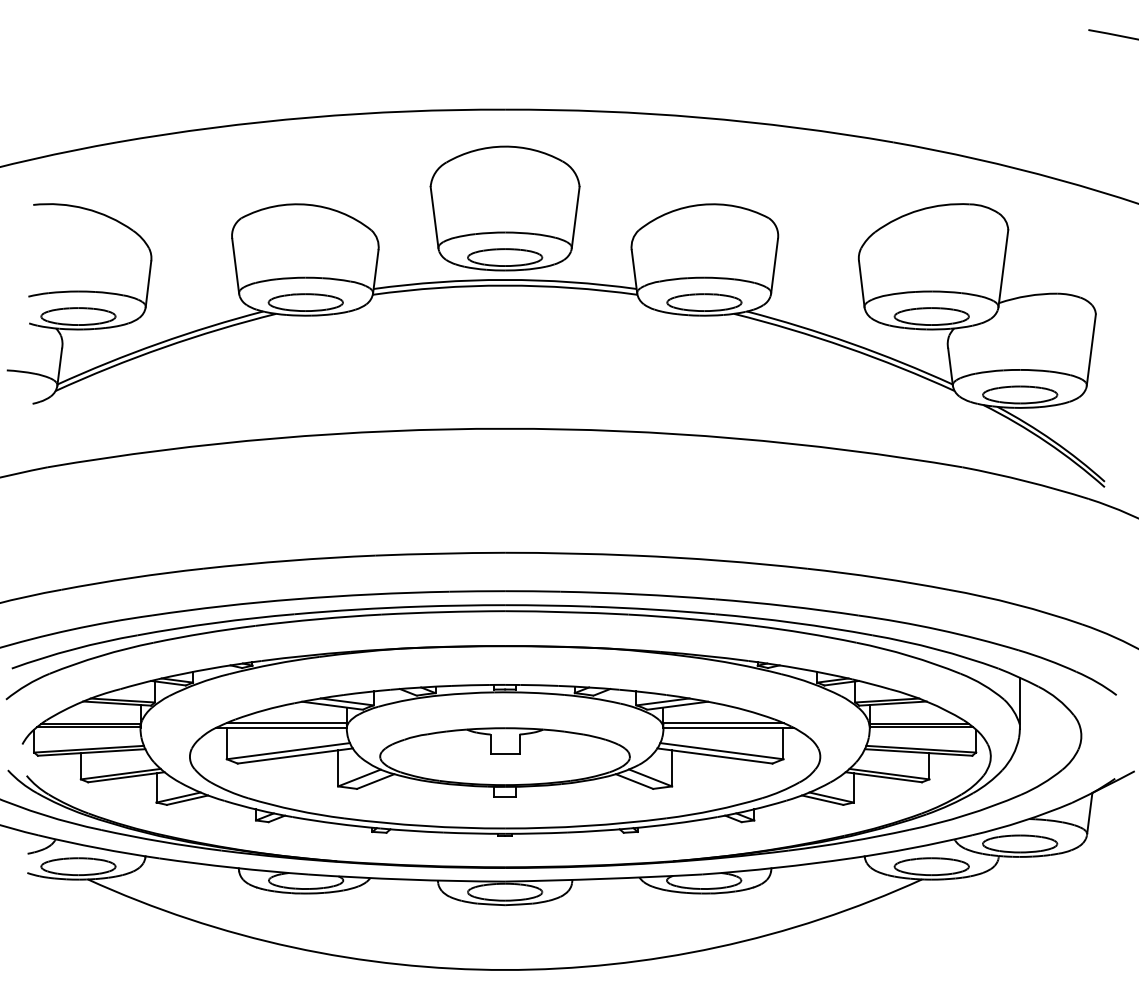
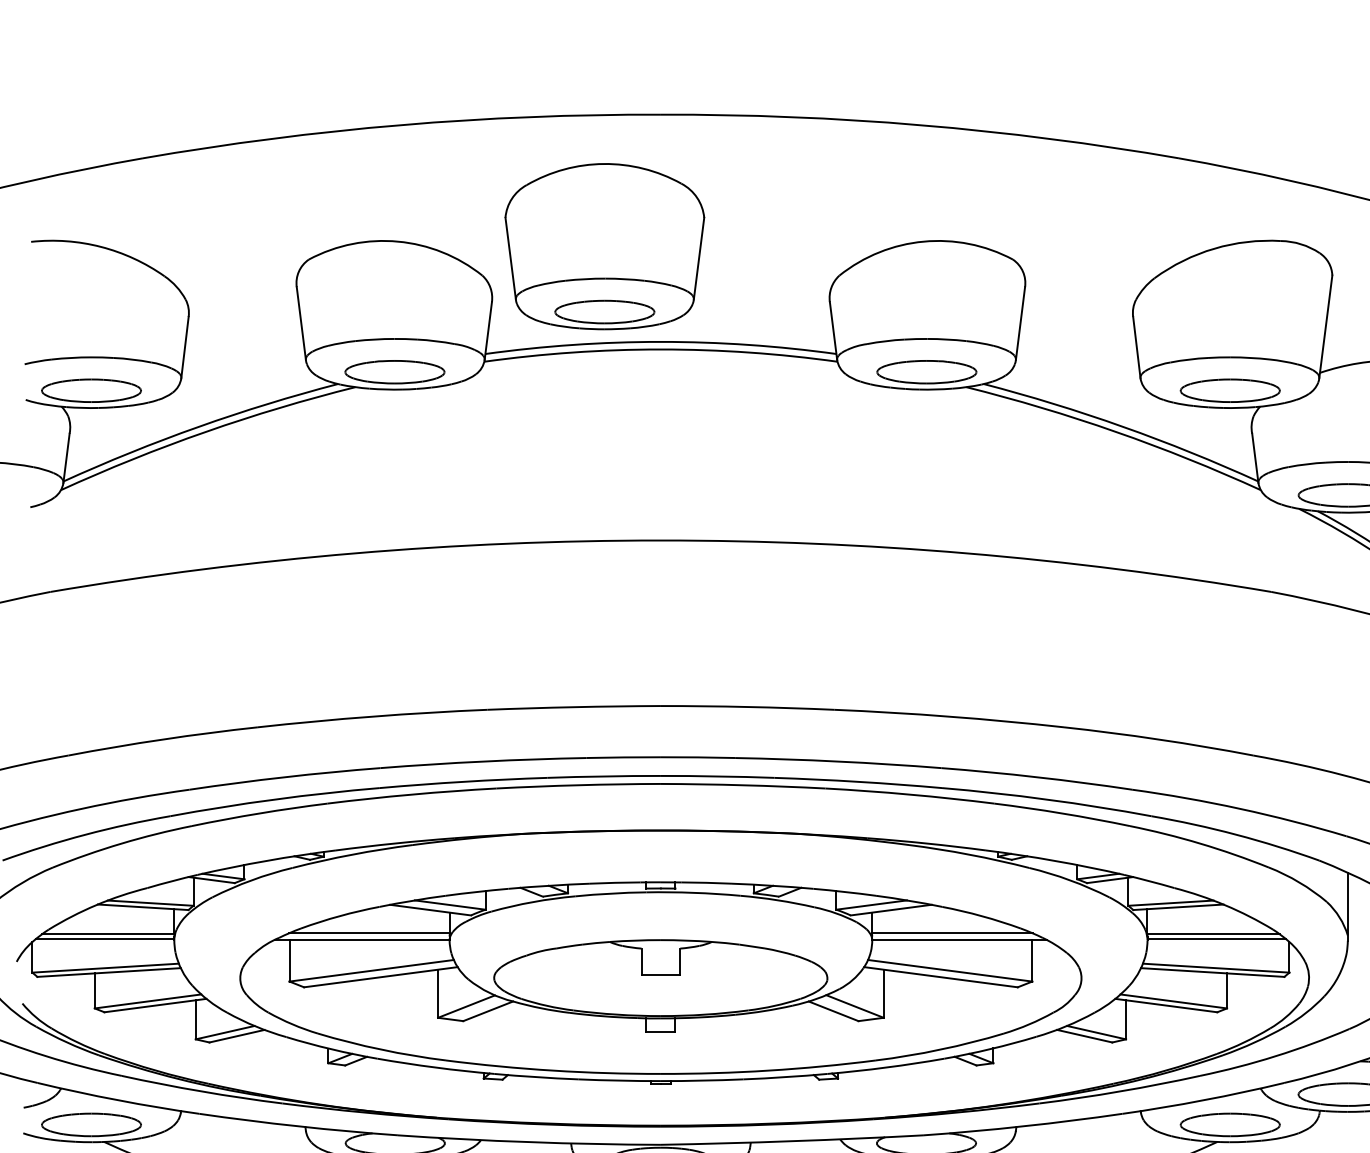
part: (504, 208) -> (604, 246), moved

